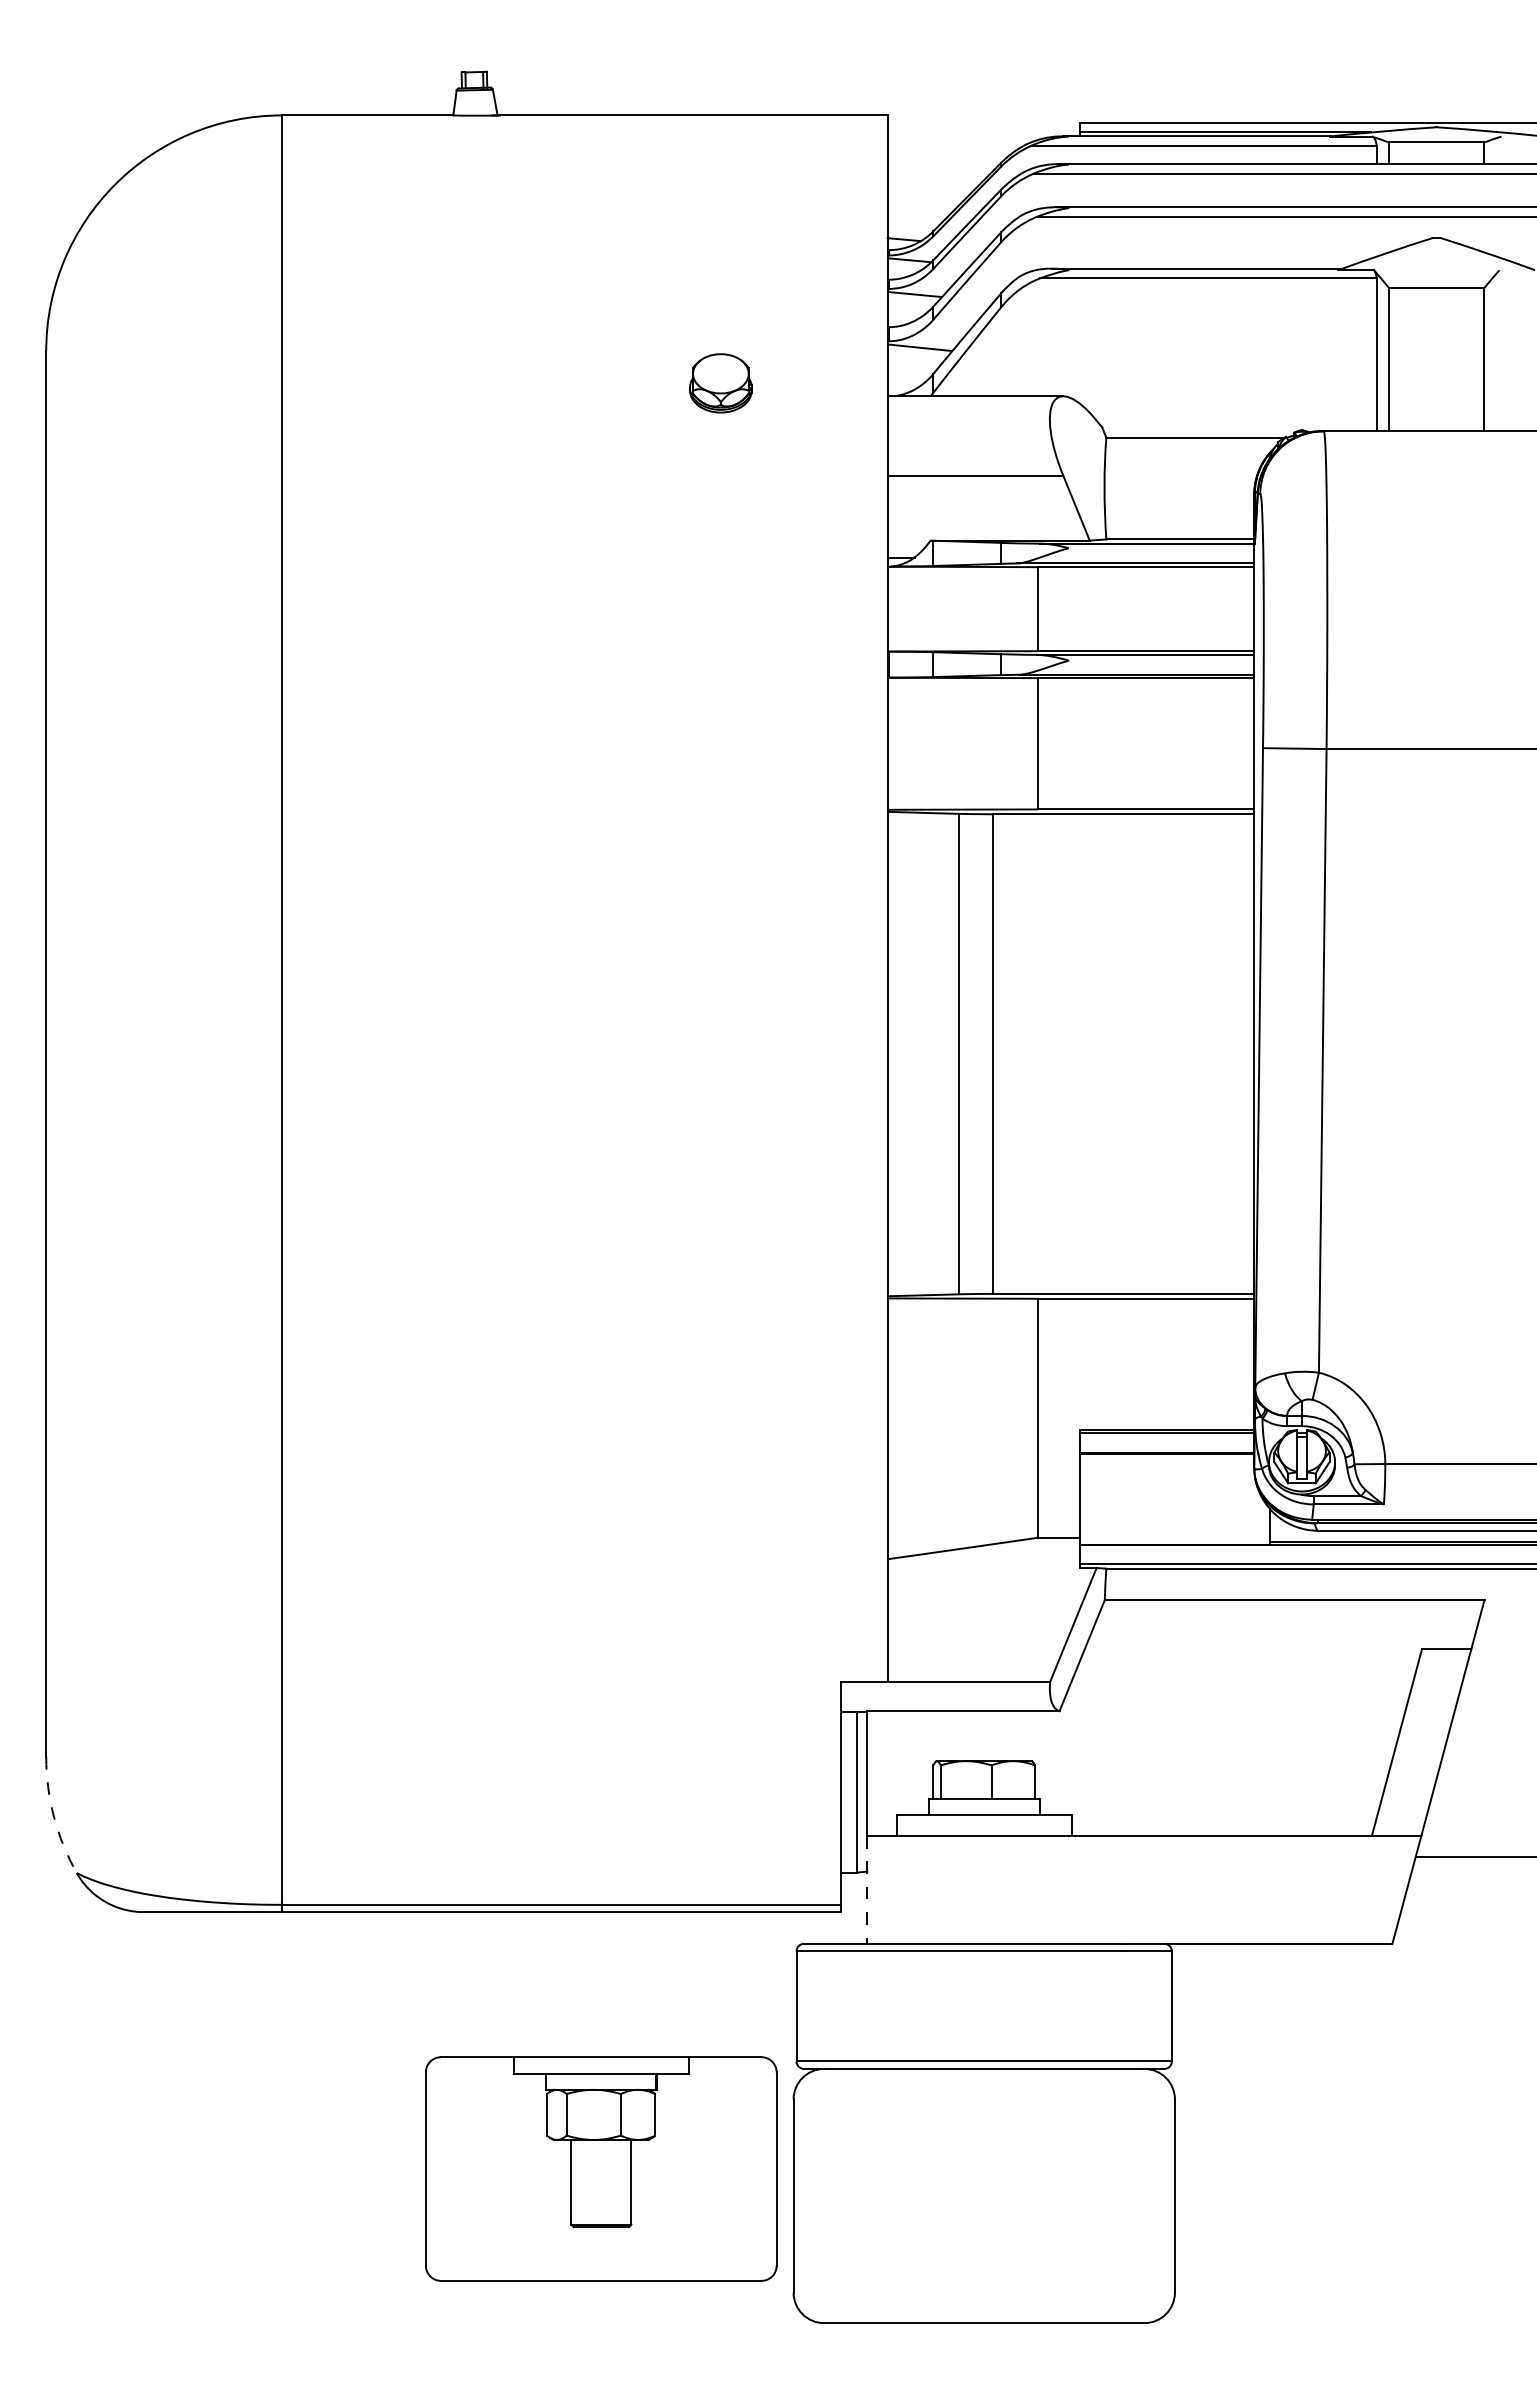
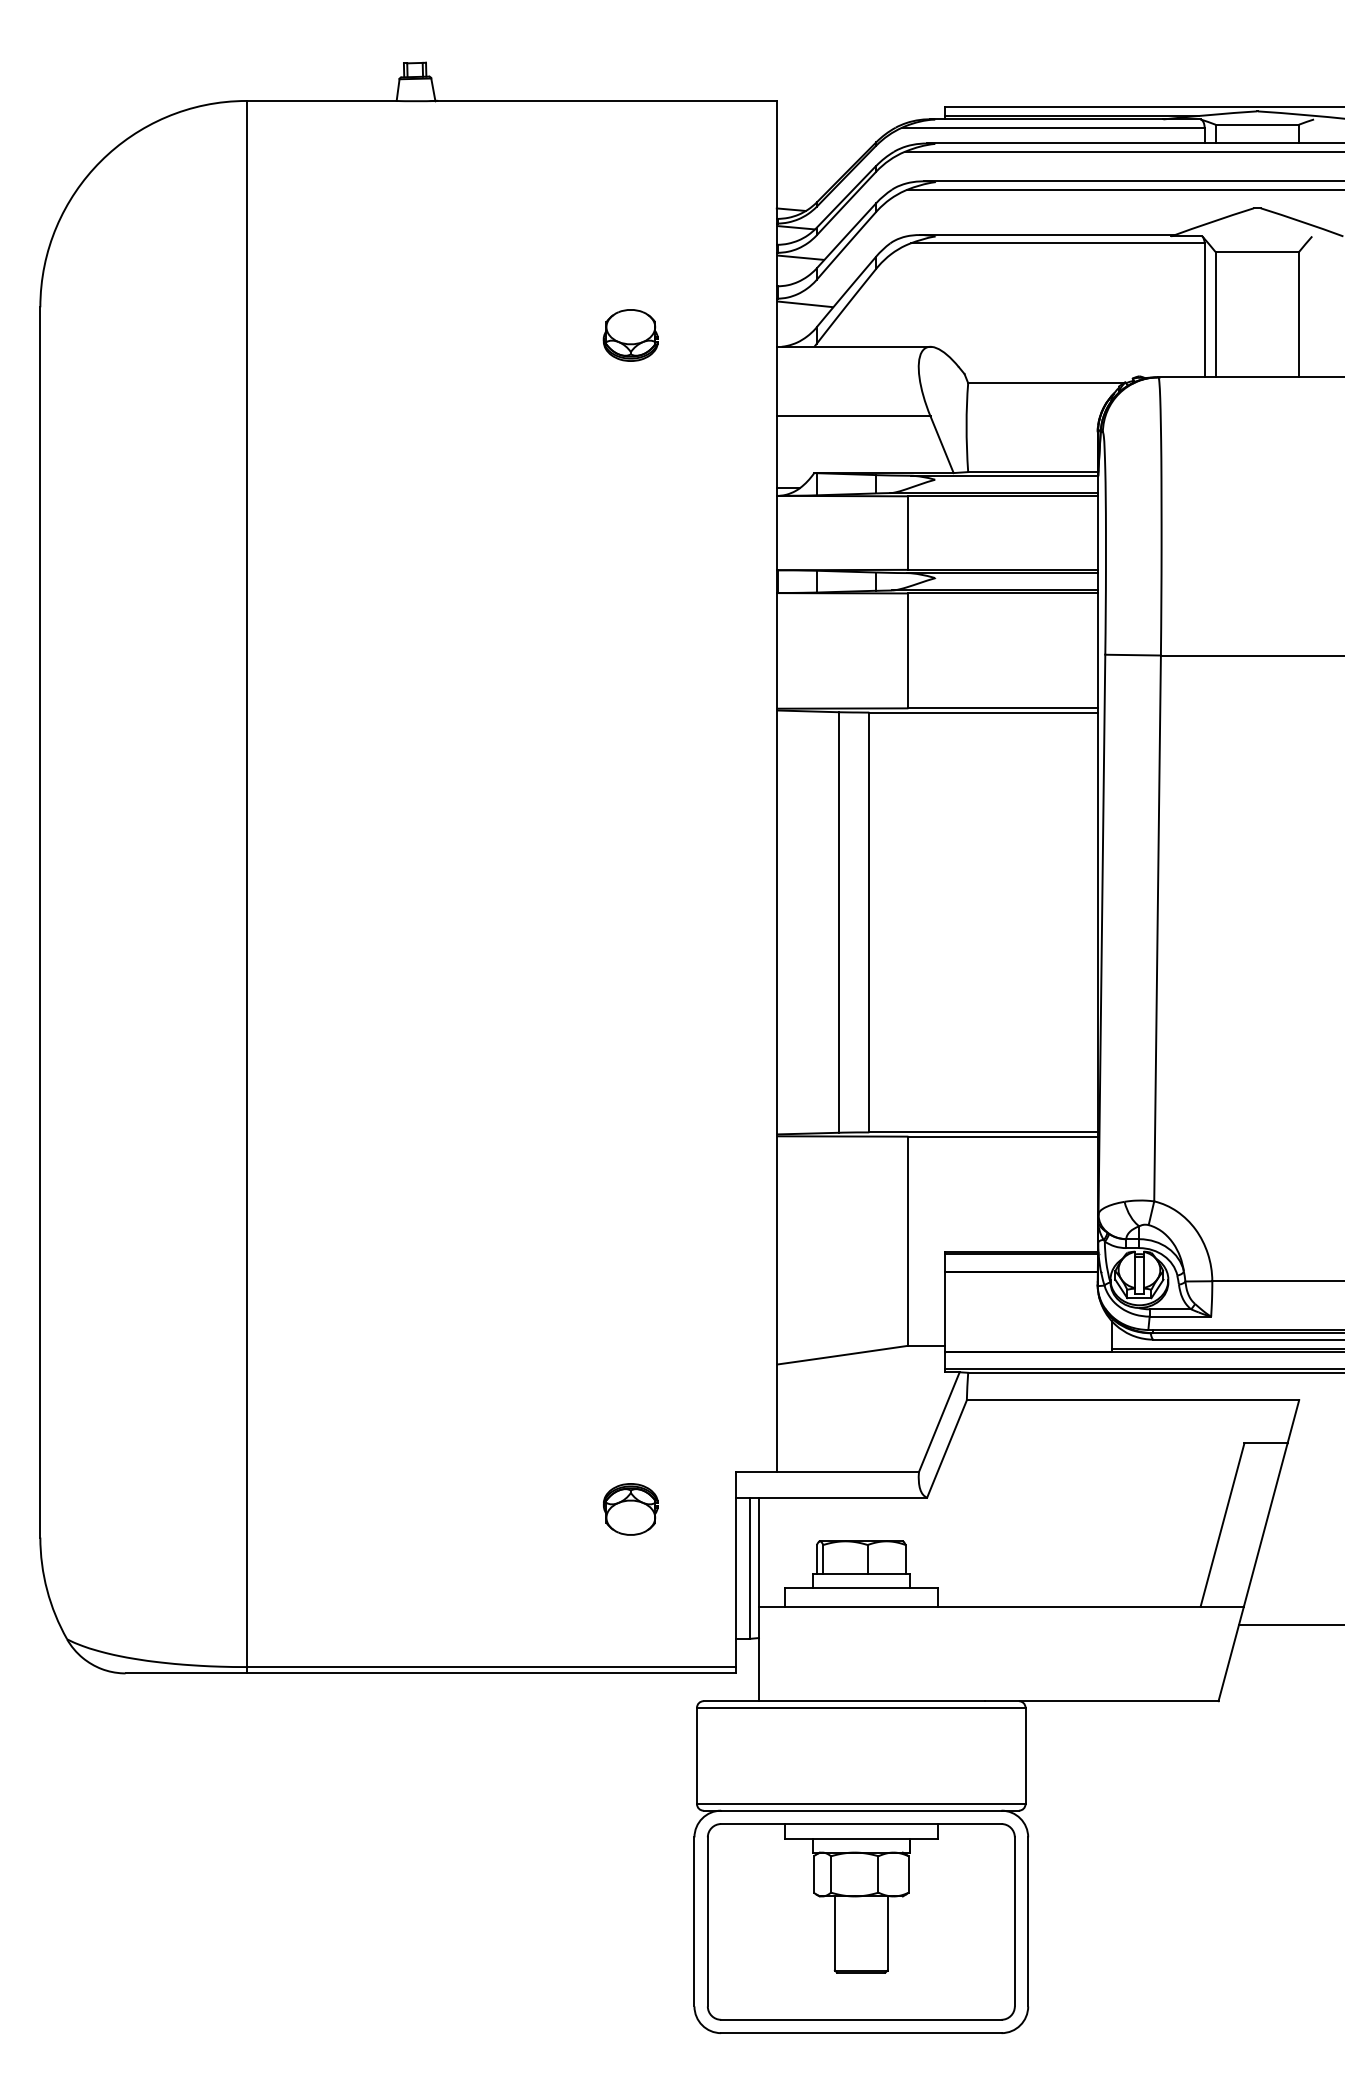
part: (720, 1724) -> (630, 1509), added
arc: (53, 1816) -> (46, 1589), dashed -> solid
line: (867, 1890) -> (759, 1654), dashed -> solid
part: (601, 2168) -> (861, 1921), moved

